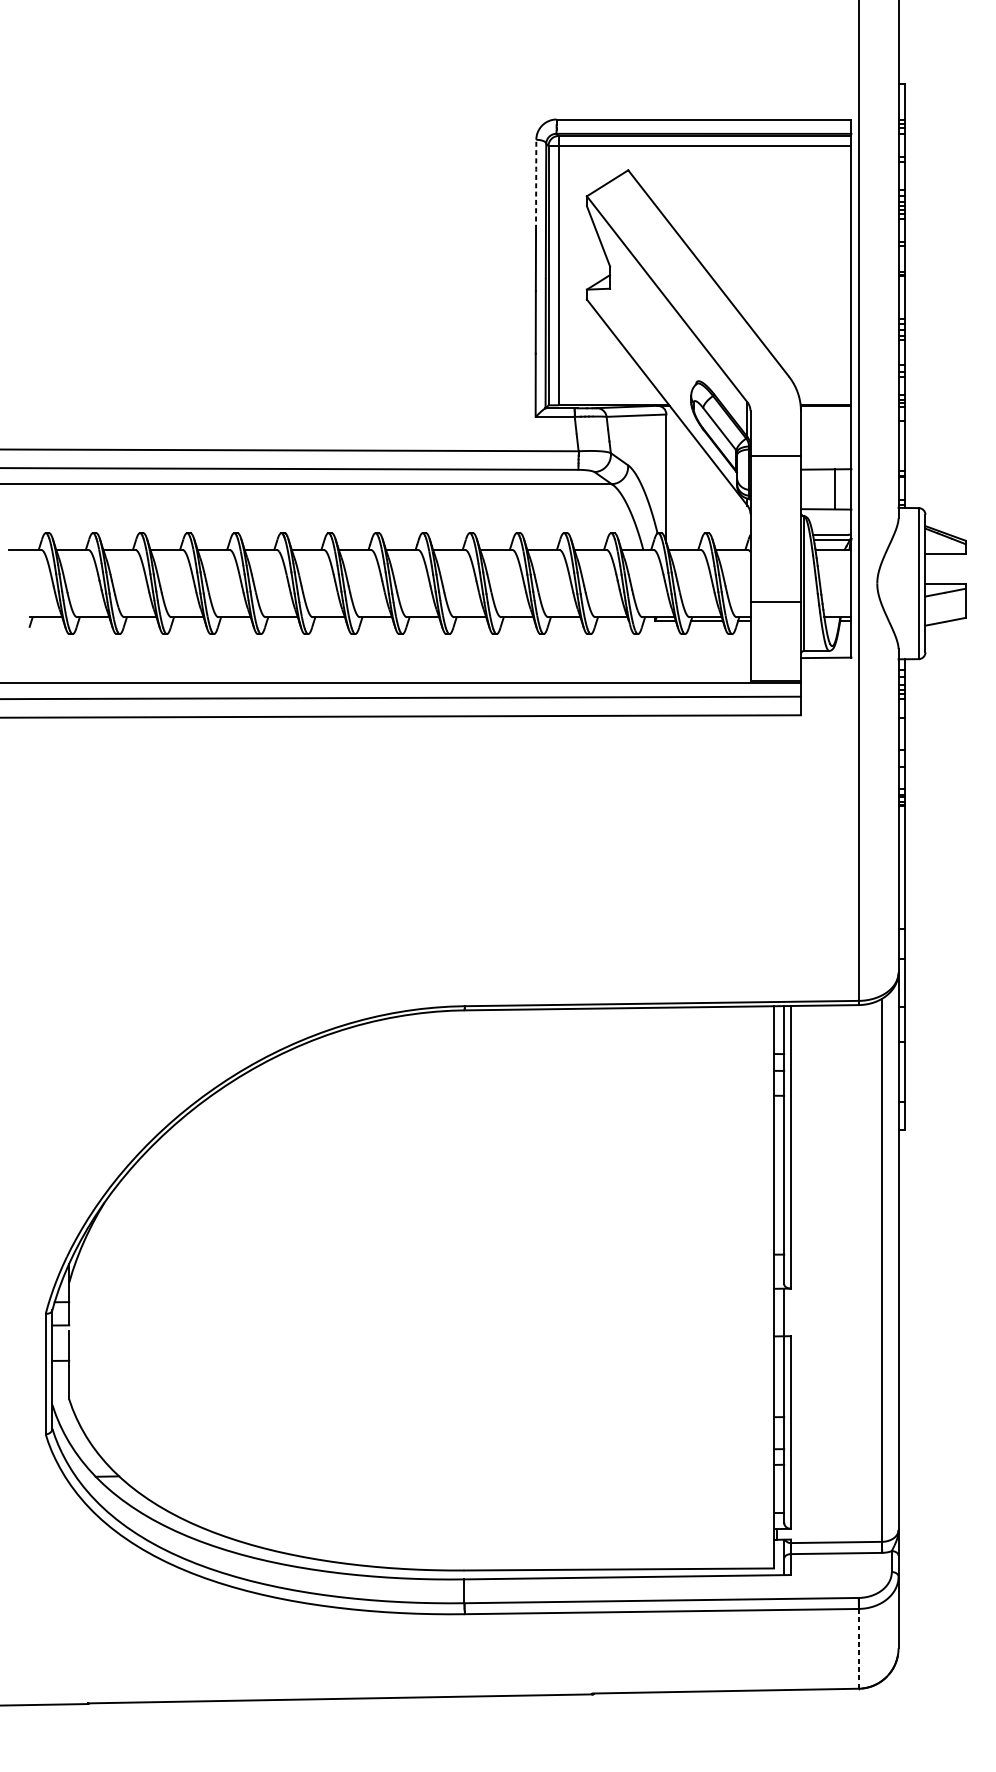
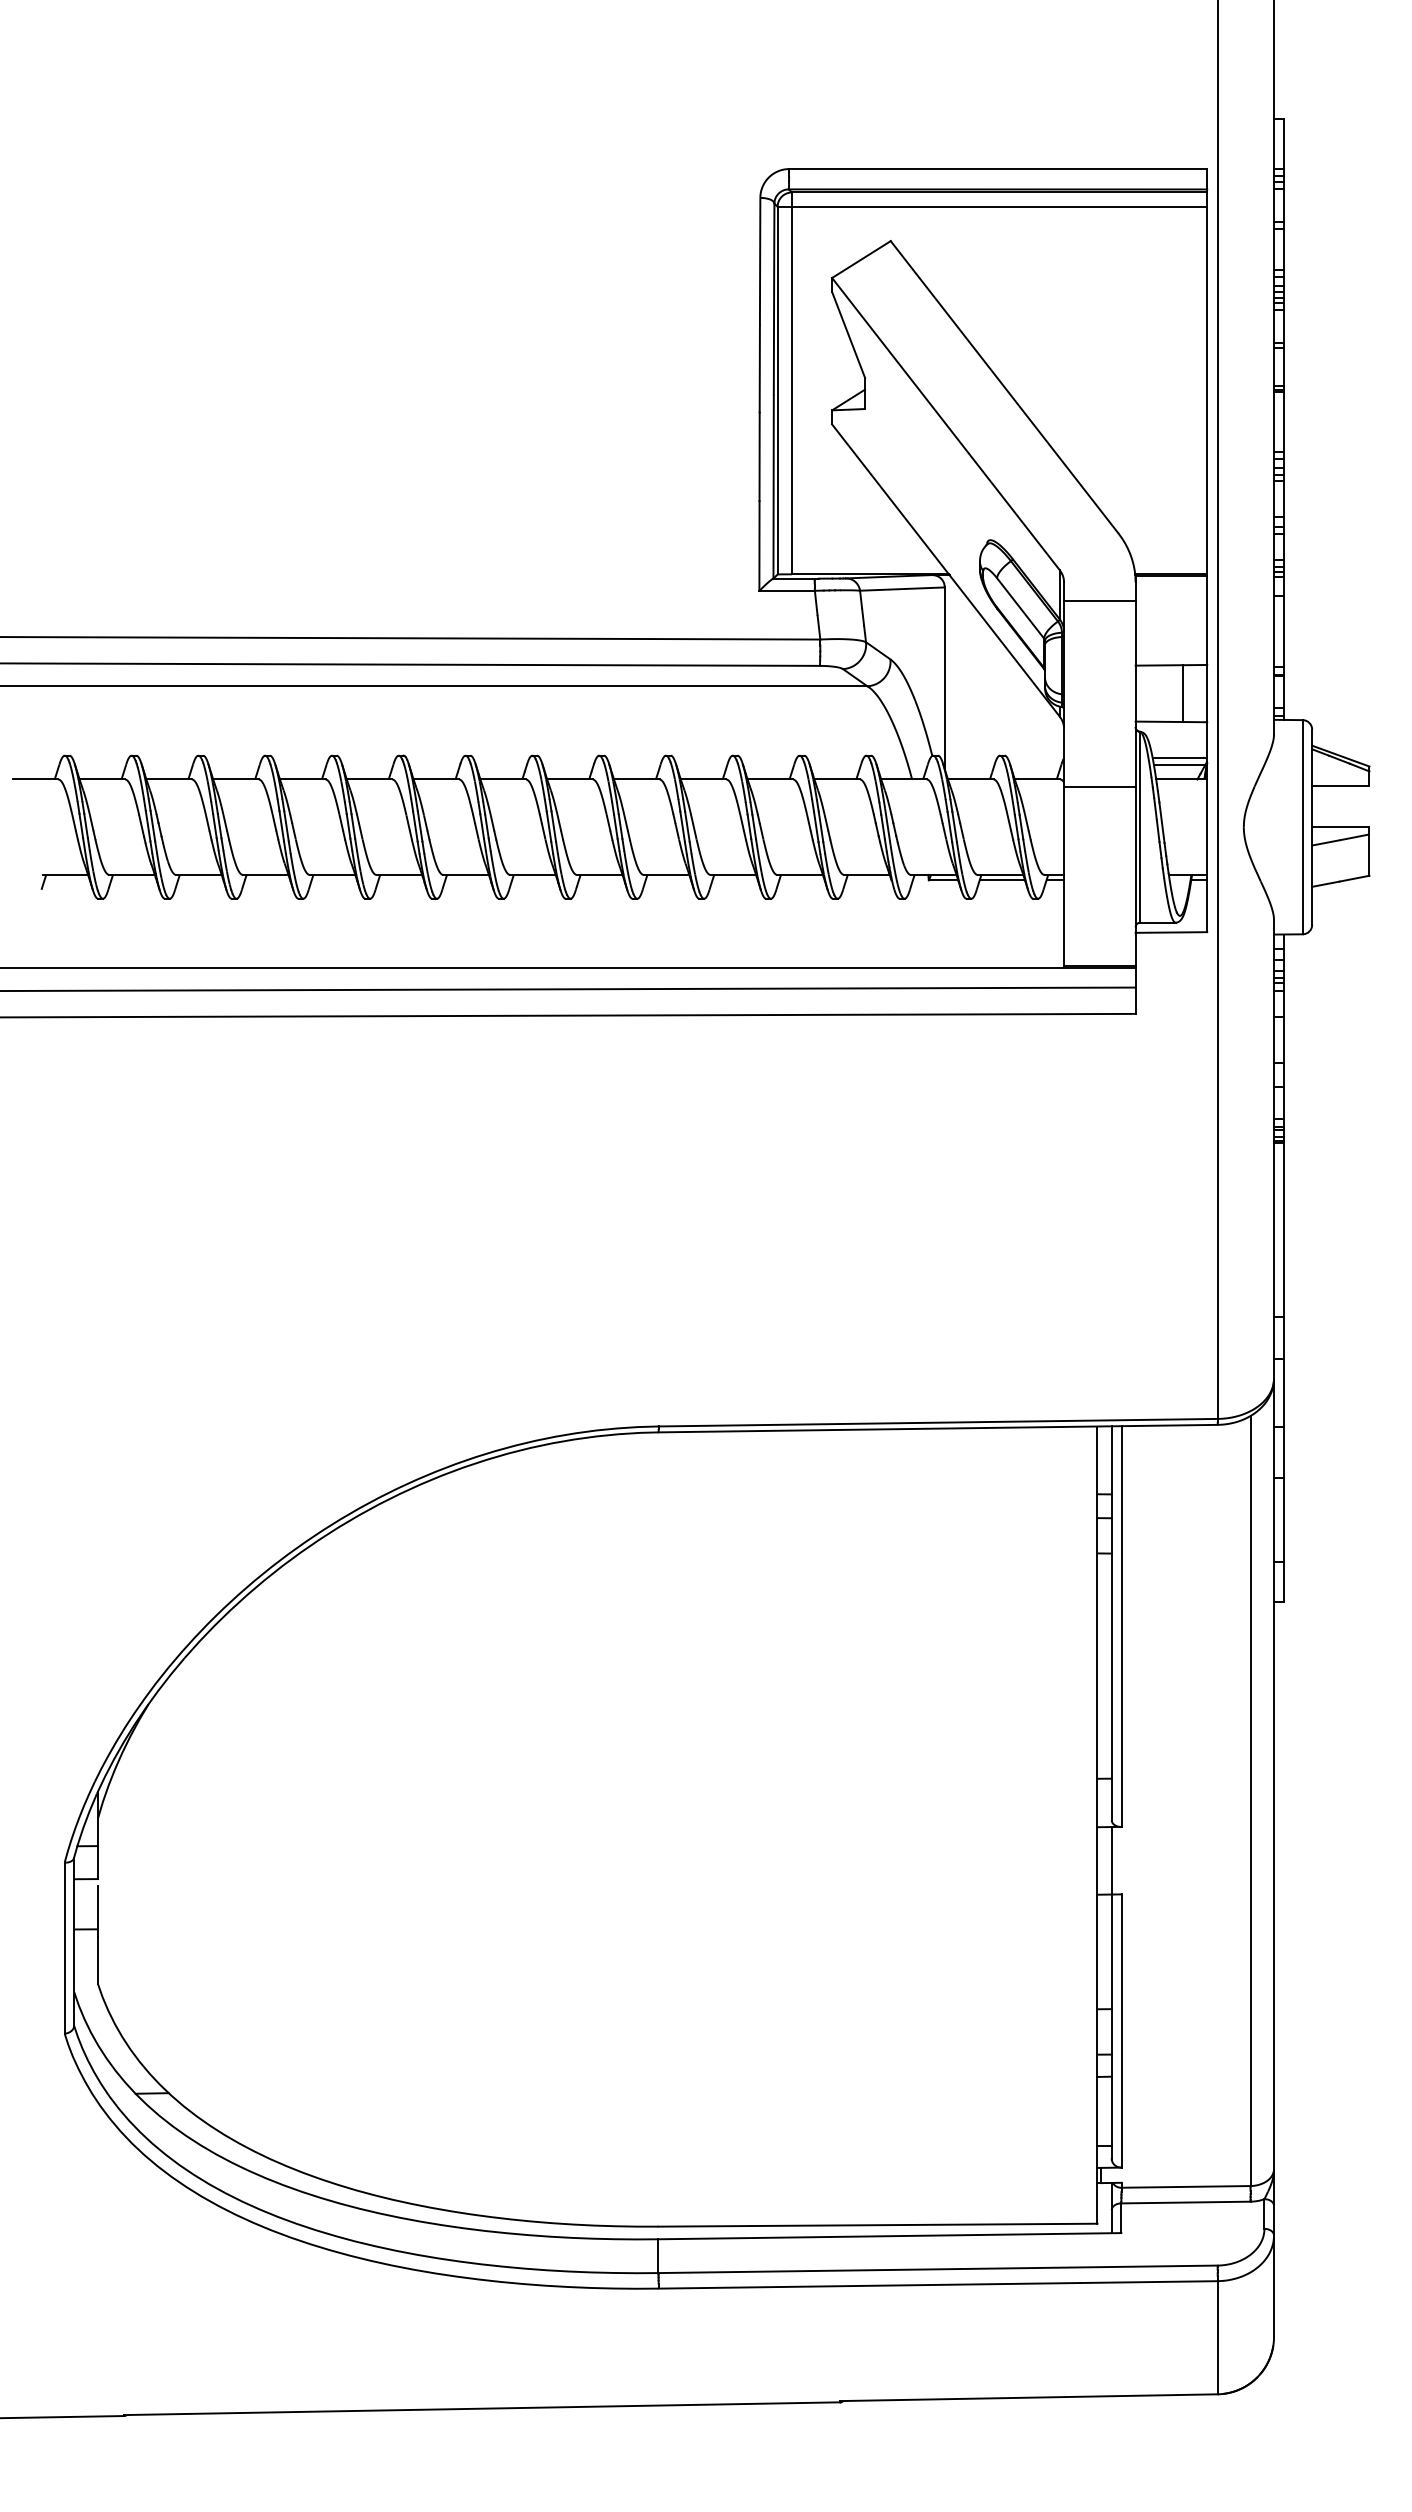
line: (536, 183) -> (760, 260), dashed -> solid
line: (775, 456) -> (1099, 601), moved
line: (775, 601) -> (1099, 786), moved
line: (858, 1648) -> (1217, 2337), dashed -> solid

